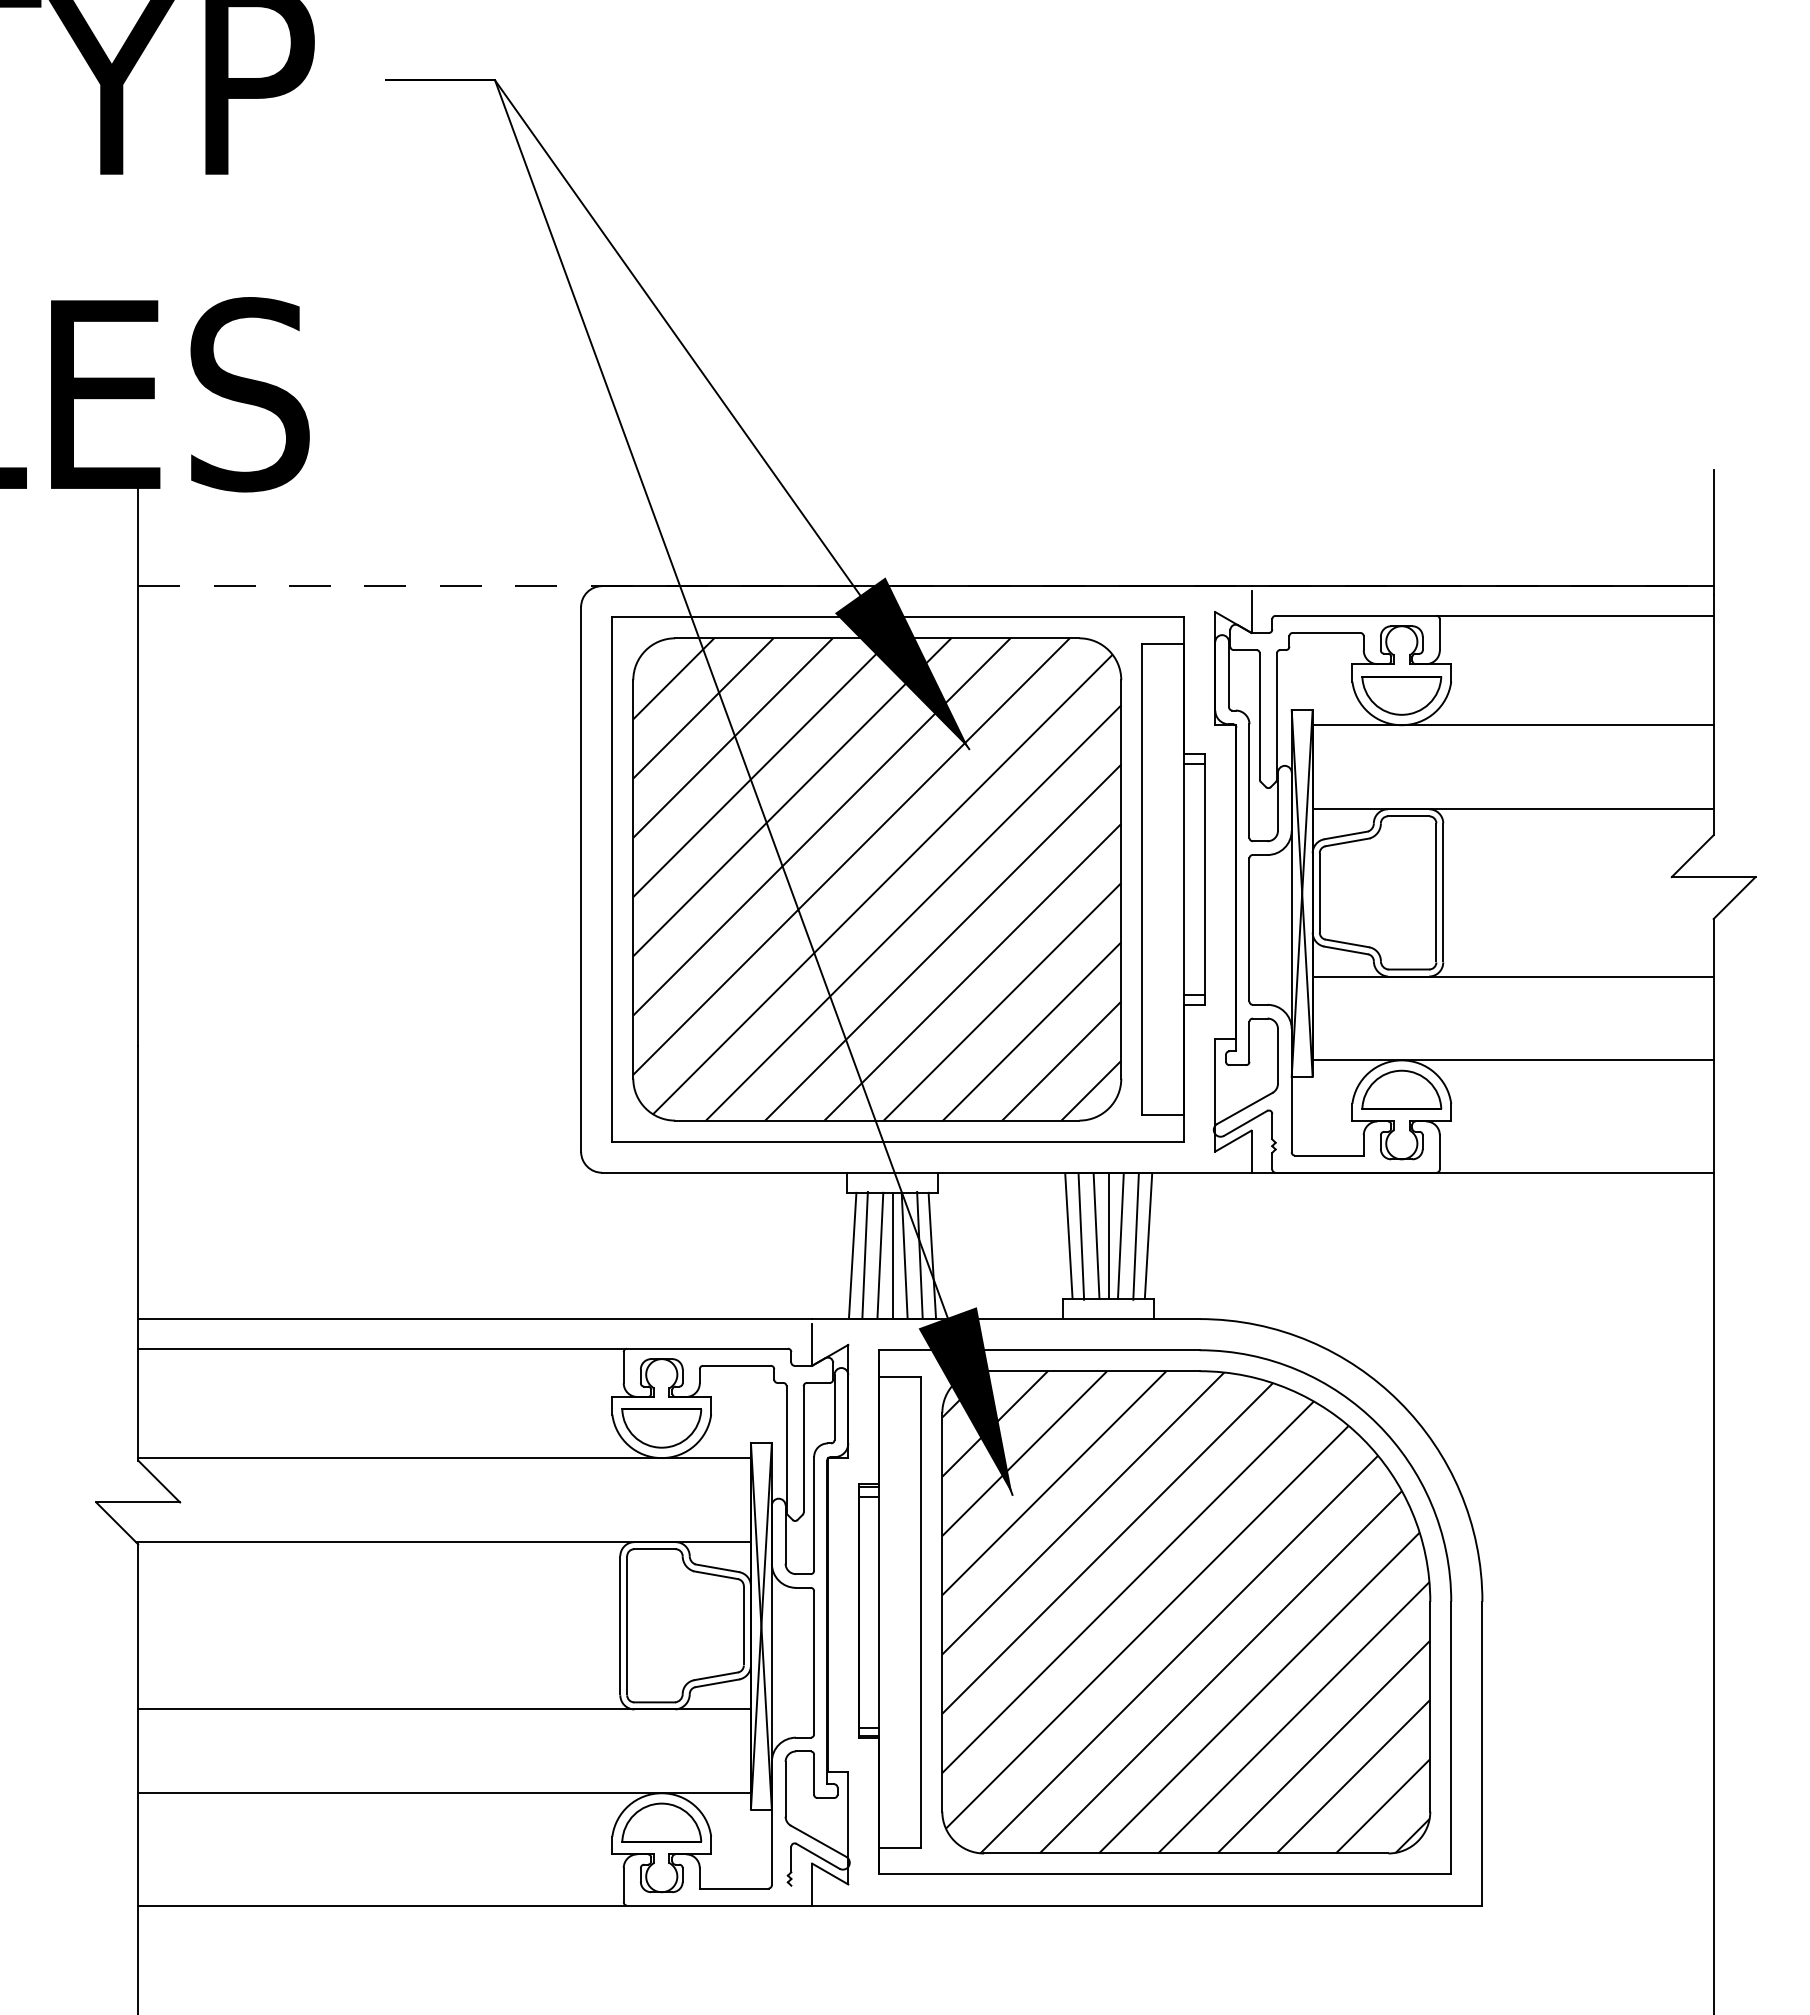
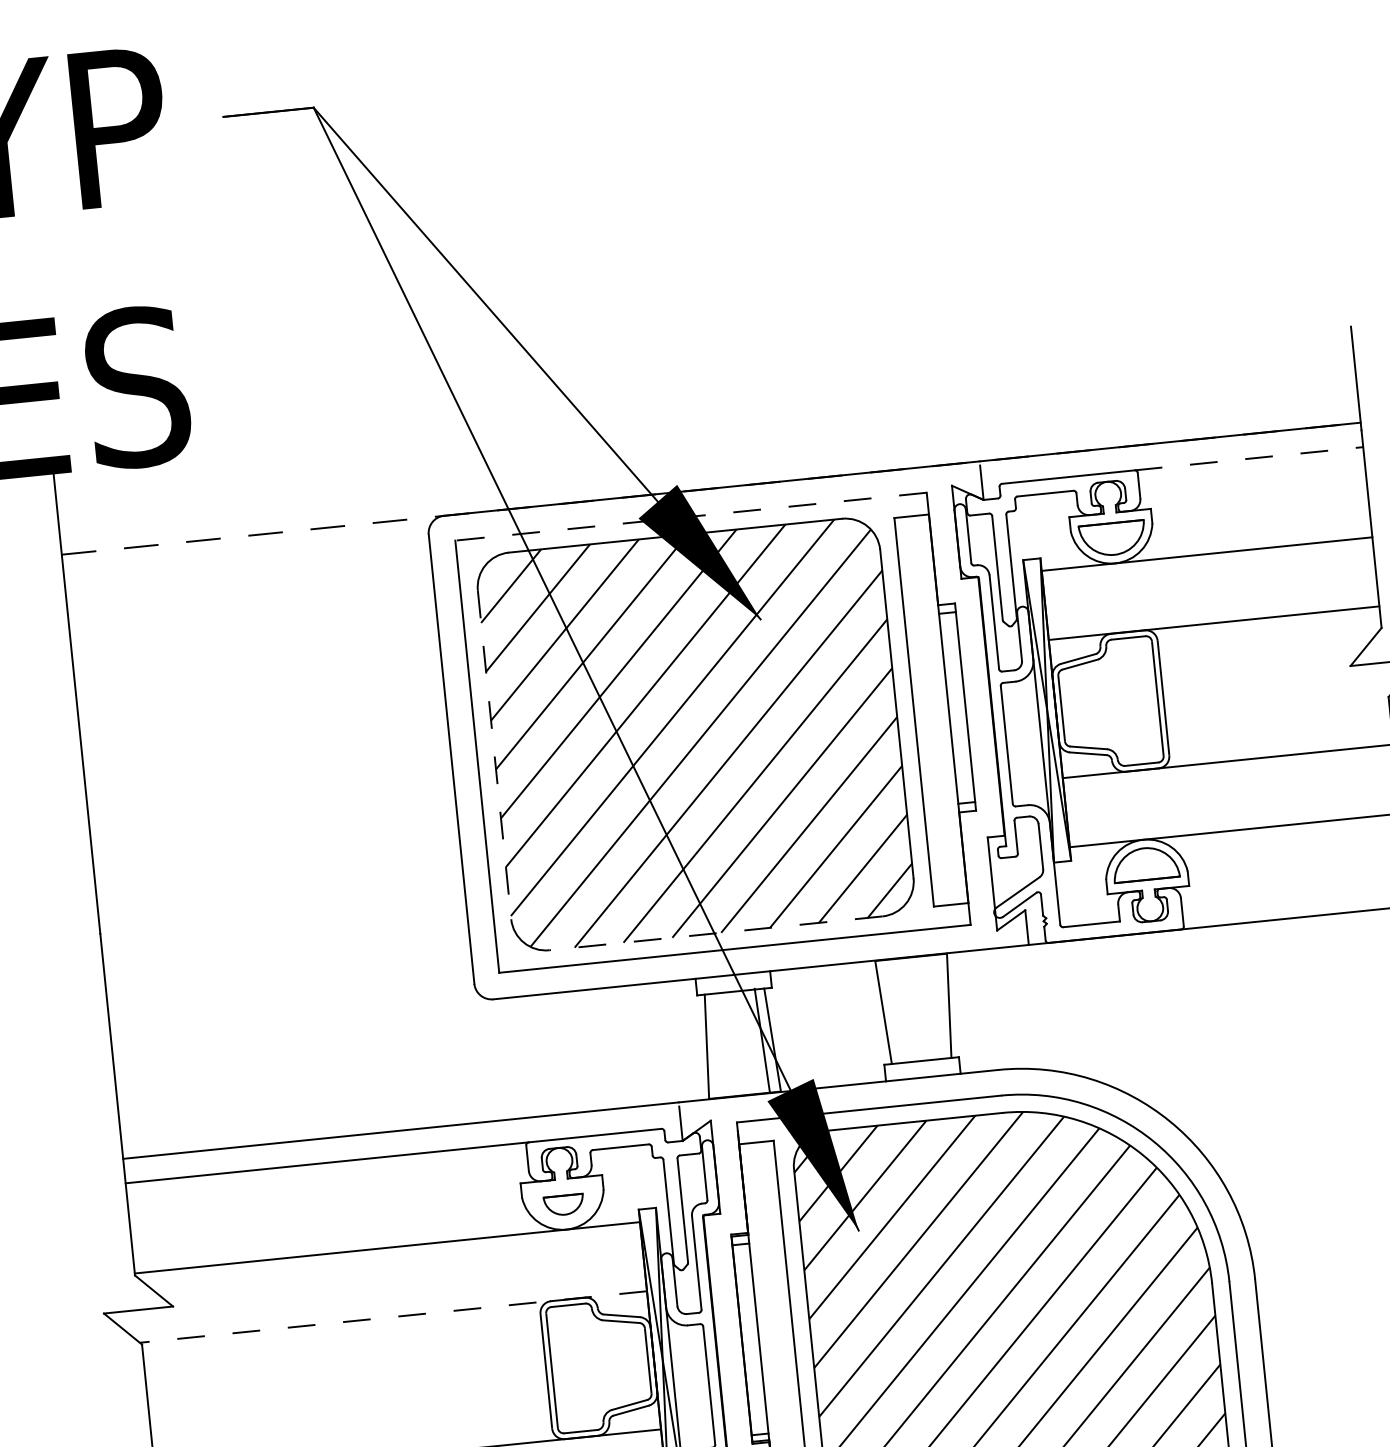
line: (1575, 615) -> (1249, 458), solid -> dashed
line: (898, 617) -> (691, 516), solid -> dashed
line: (633, 879) -> (494, 754), solid -> dashed
line: (876, 1120) -> (715, 933), solid -> dashed
line: (1096, 1235) -> (906, 1009), removed
line: (1108, 1235) -> (916, 1008), removed
line: (1120, 1235) -> (926, 1007), removed
line: (1081, 1236) -> (893, 1011), removed
line: (1135, 1236) -> (938, 1007), removed
line: (864, 1254) -> (716, 1044), removed
line: (880, 1255) -> (729, 1044), removed
line: (892, 1255) -> (739, 1043), removed
line: (904, 1255) -> (749, 1042), removed
part: (661, 1428) -> (563, 1205), size x0.6
line: (443, 1541) -> (393, 1316), solid -> dashed

